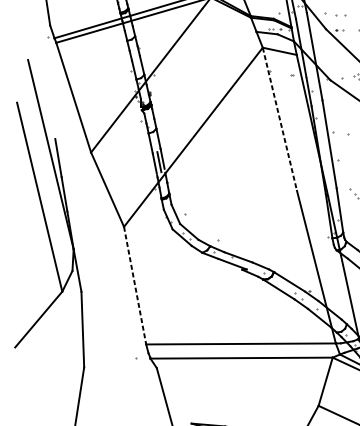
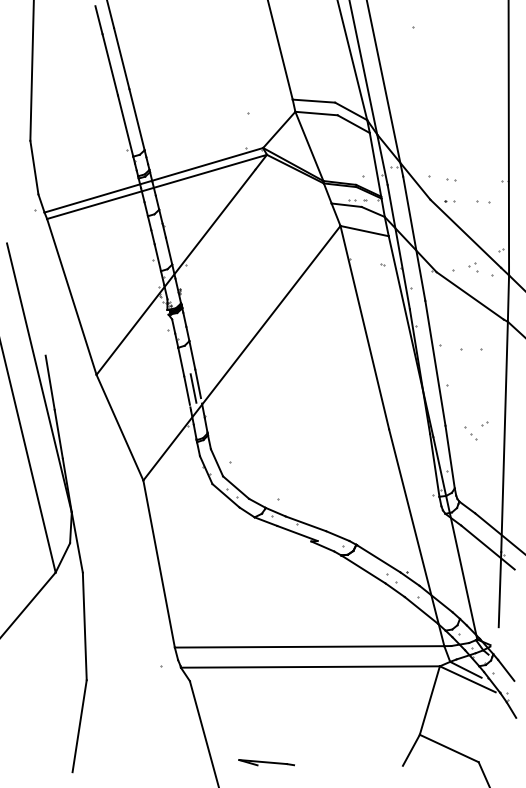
part: (340, 15) -> (451, 179), size x0.62
line: (279, 119) -> (364, 327), dashed -> solid
line: (135, 285) -> (159, 564), dashed -> solid

